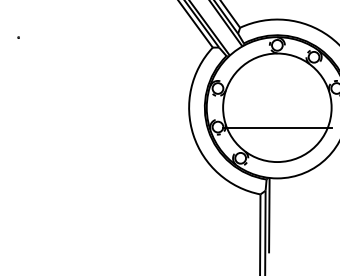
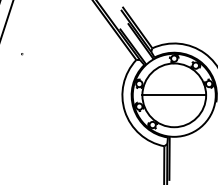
line: (277, 128) -> (174, 95), moved

